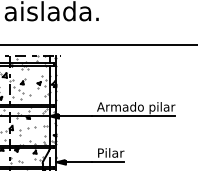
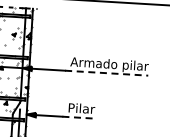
line: (133, 116) -> (106, 73), solid -> dashed
line: (108, 162) -> (78, 117), solid -> dashed

